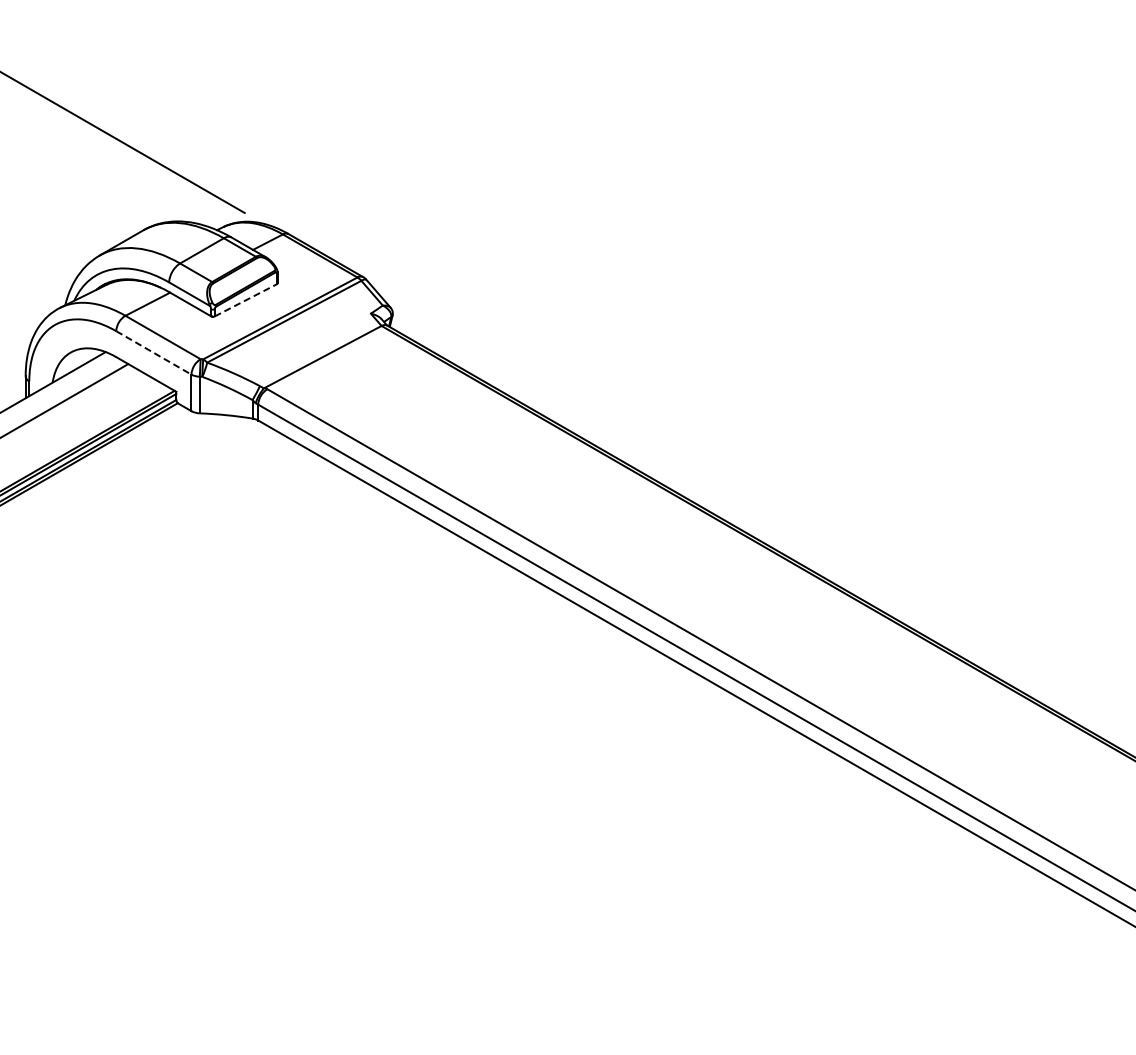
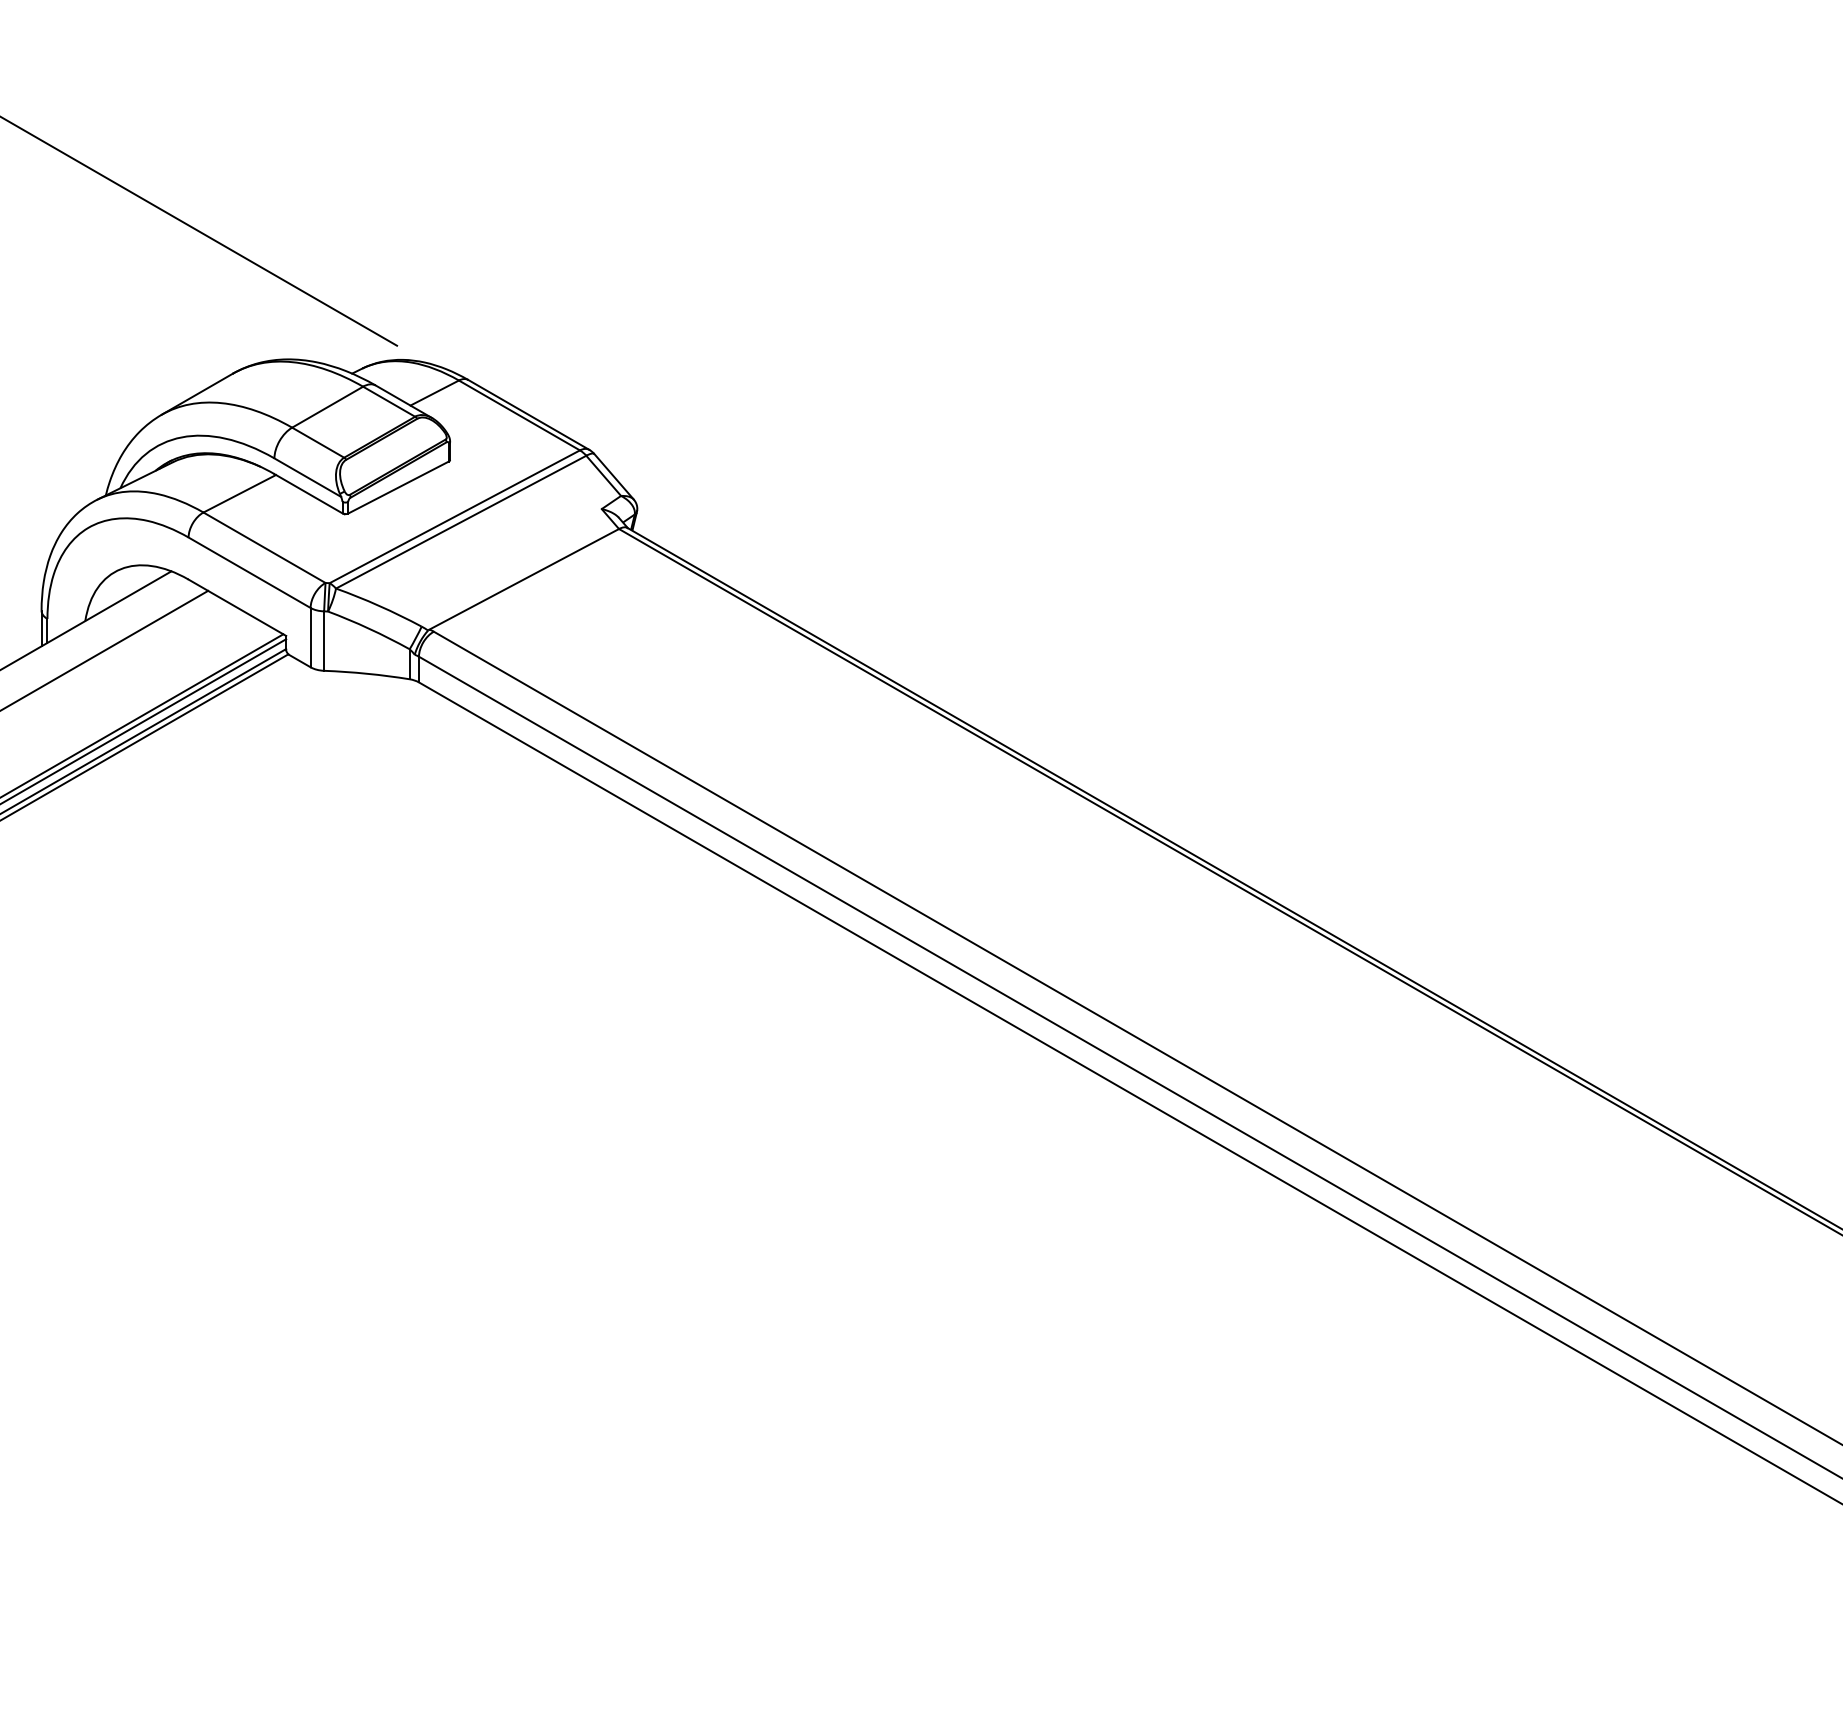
line: (245, 300) -> (398, 487), dashed -> solid
line: (154, 353) -> (250, 573), dashed -> solid

